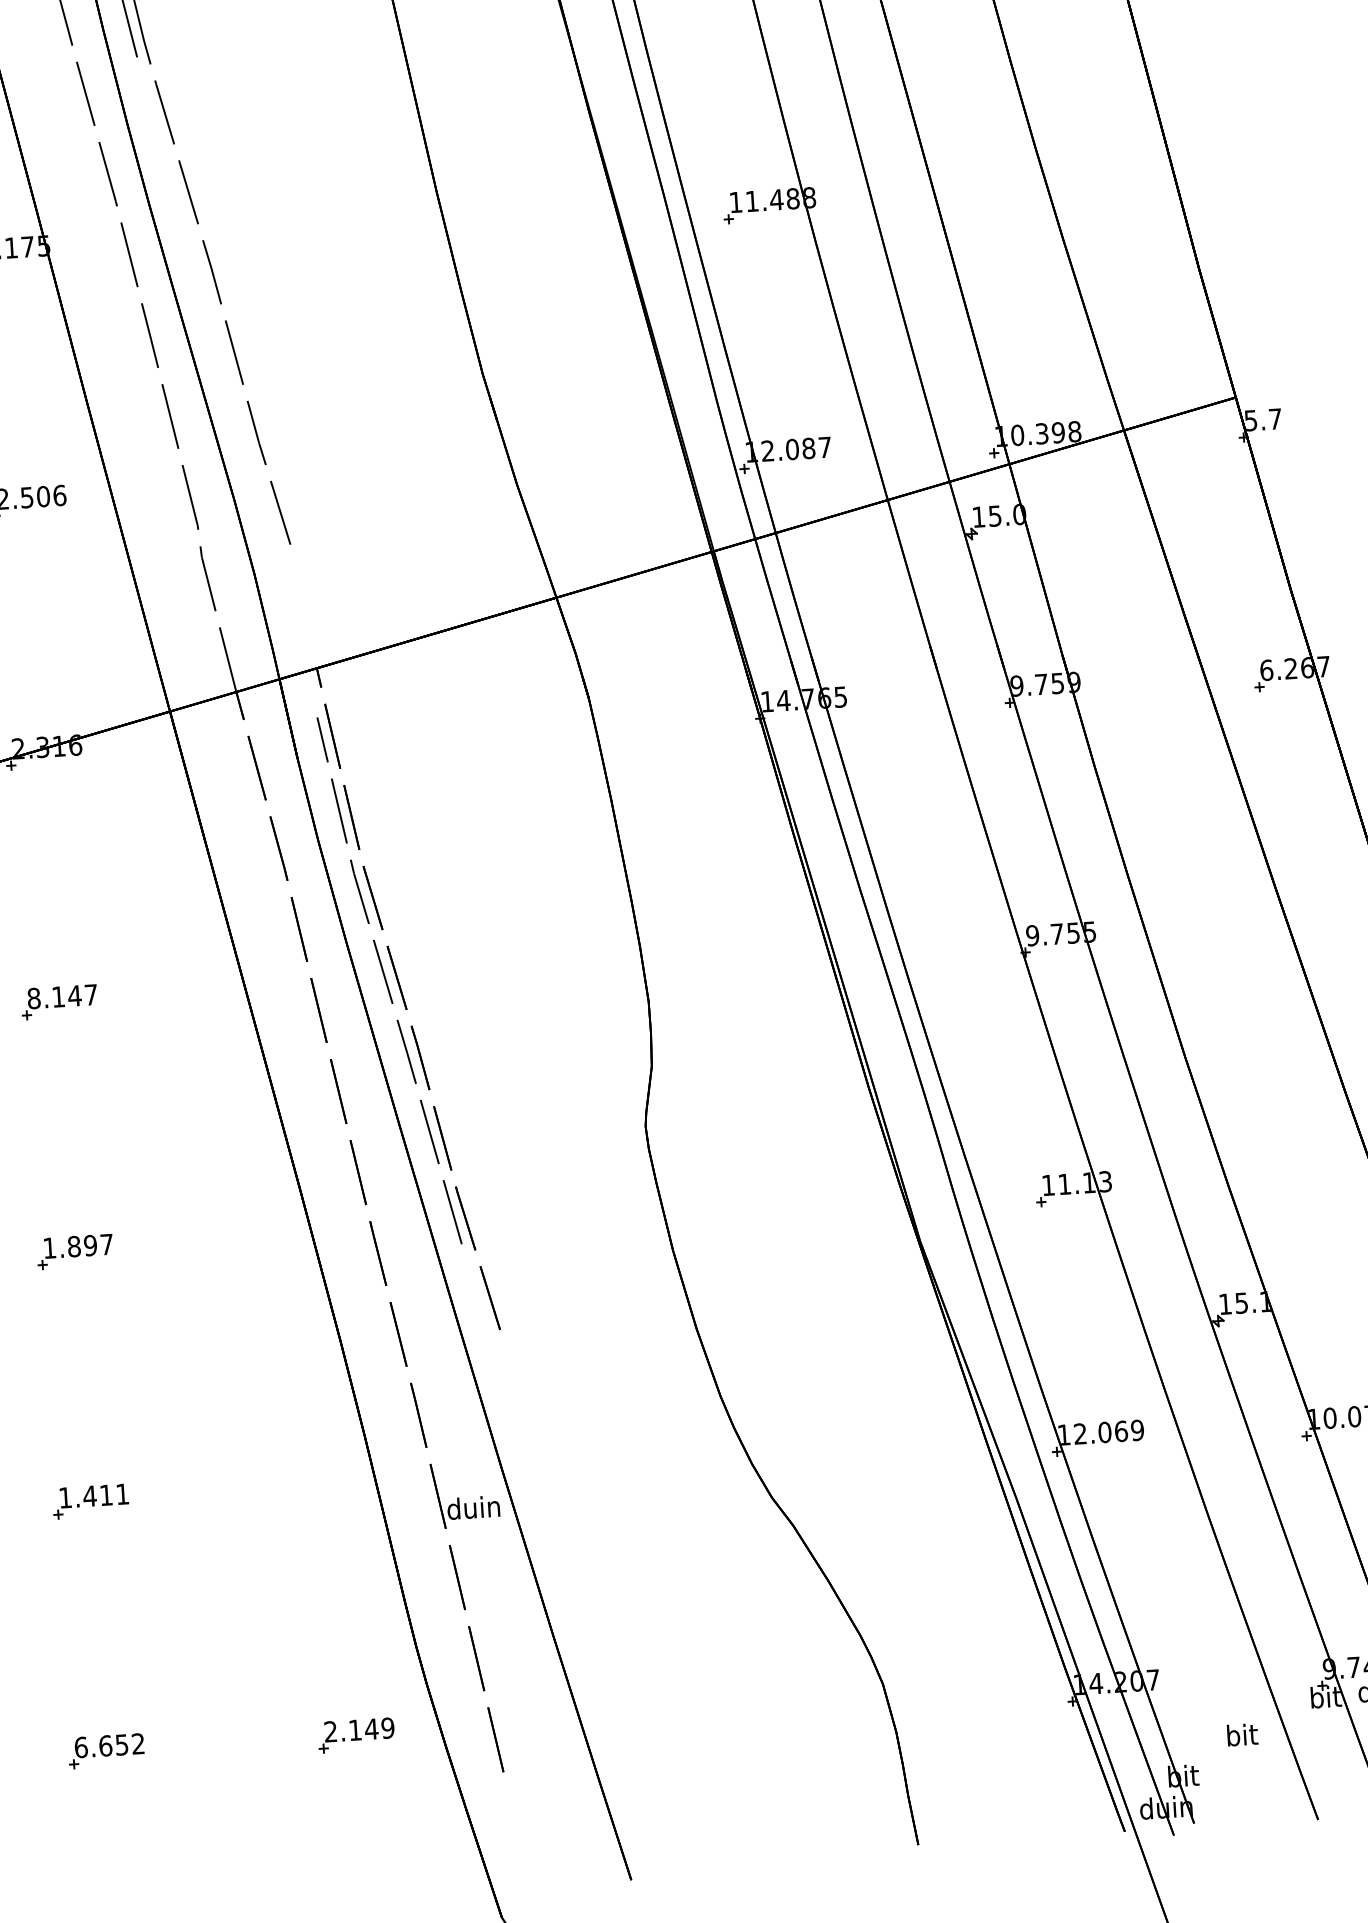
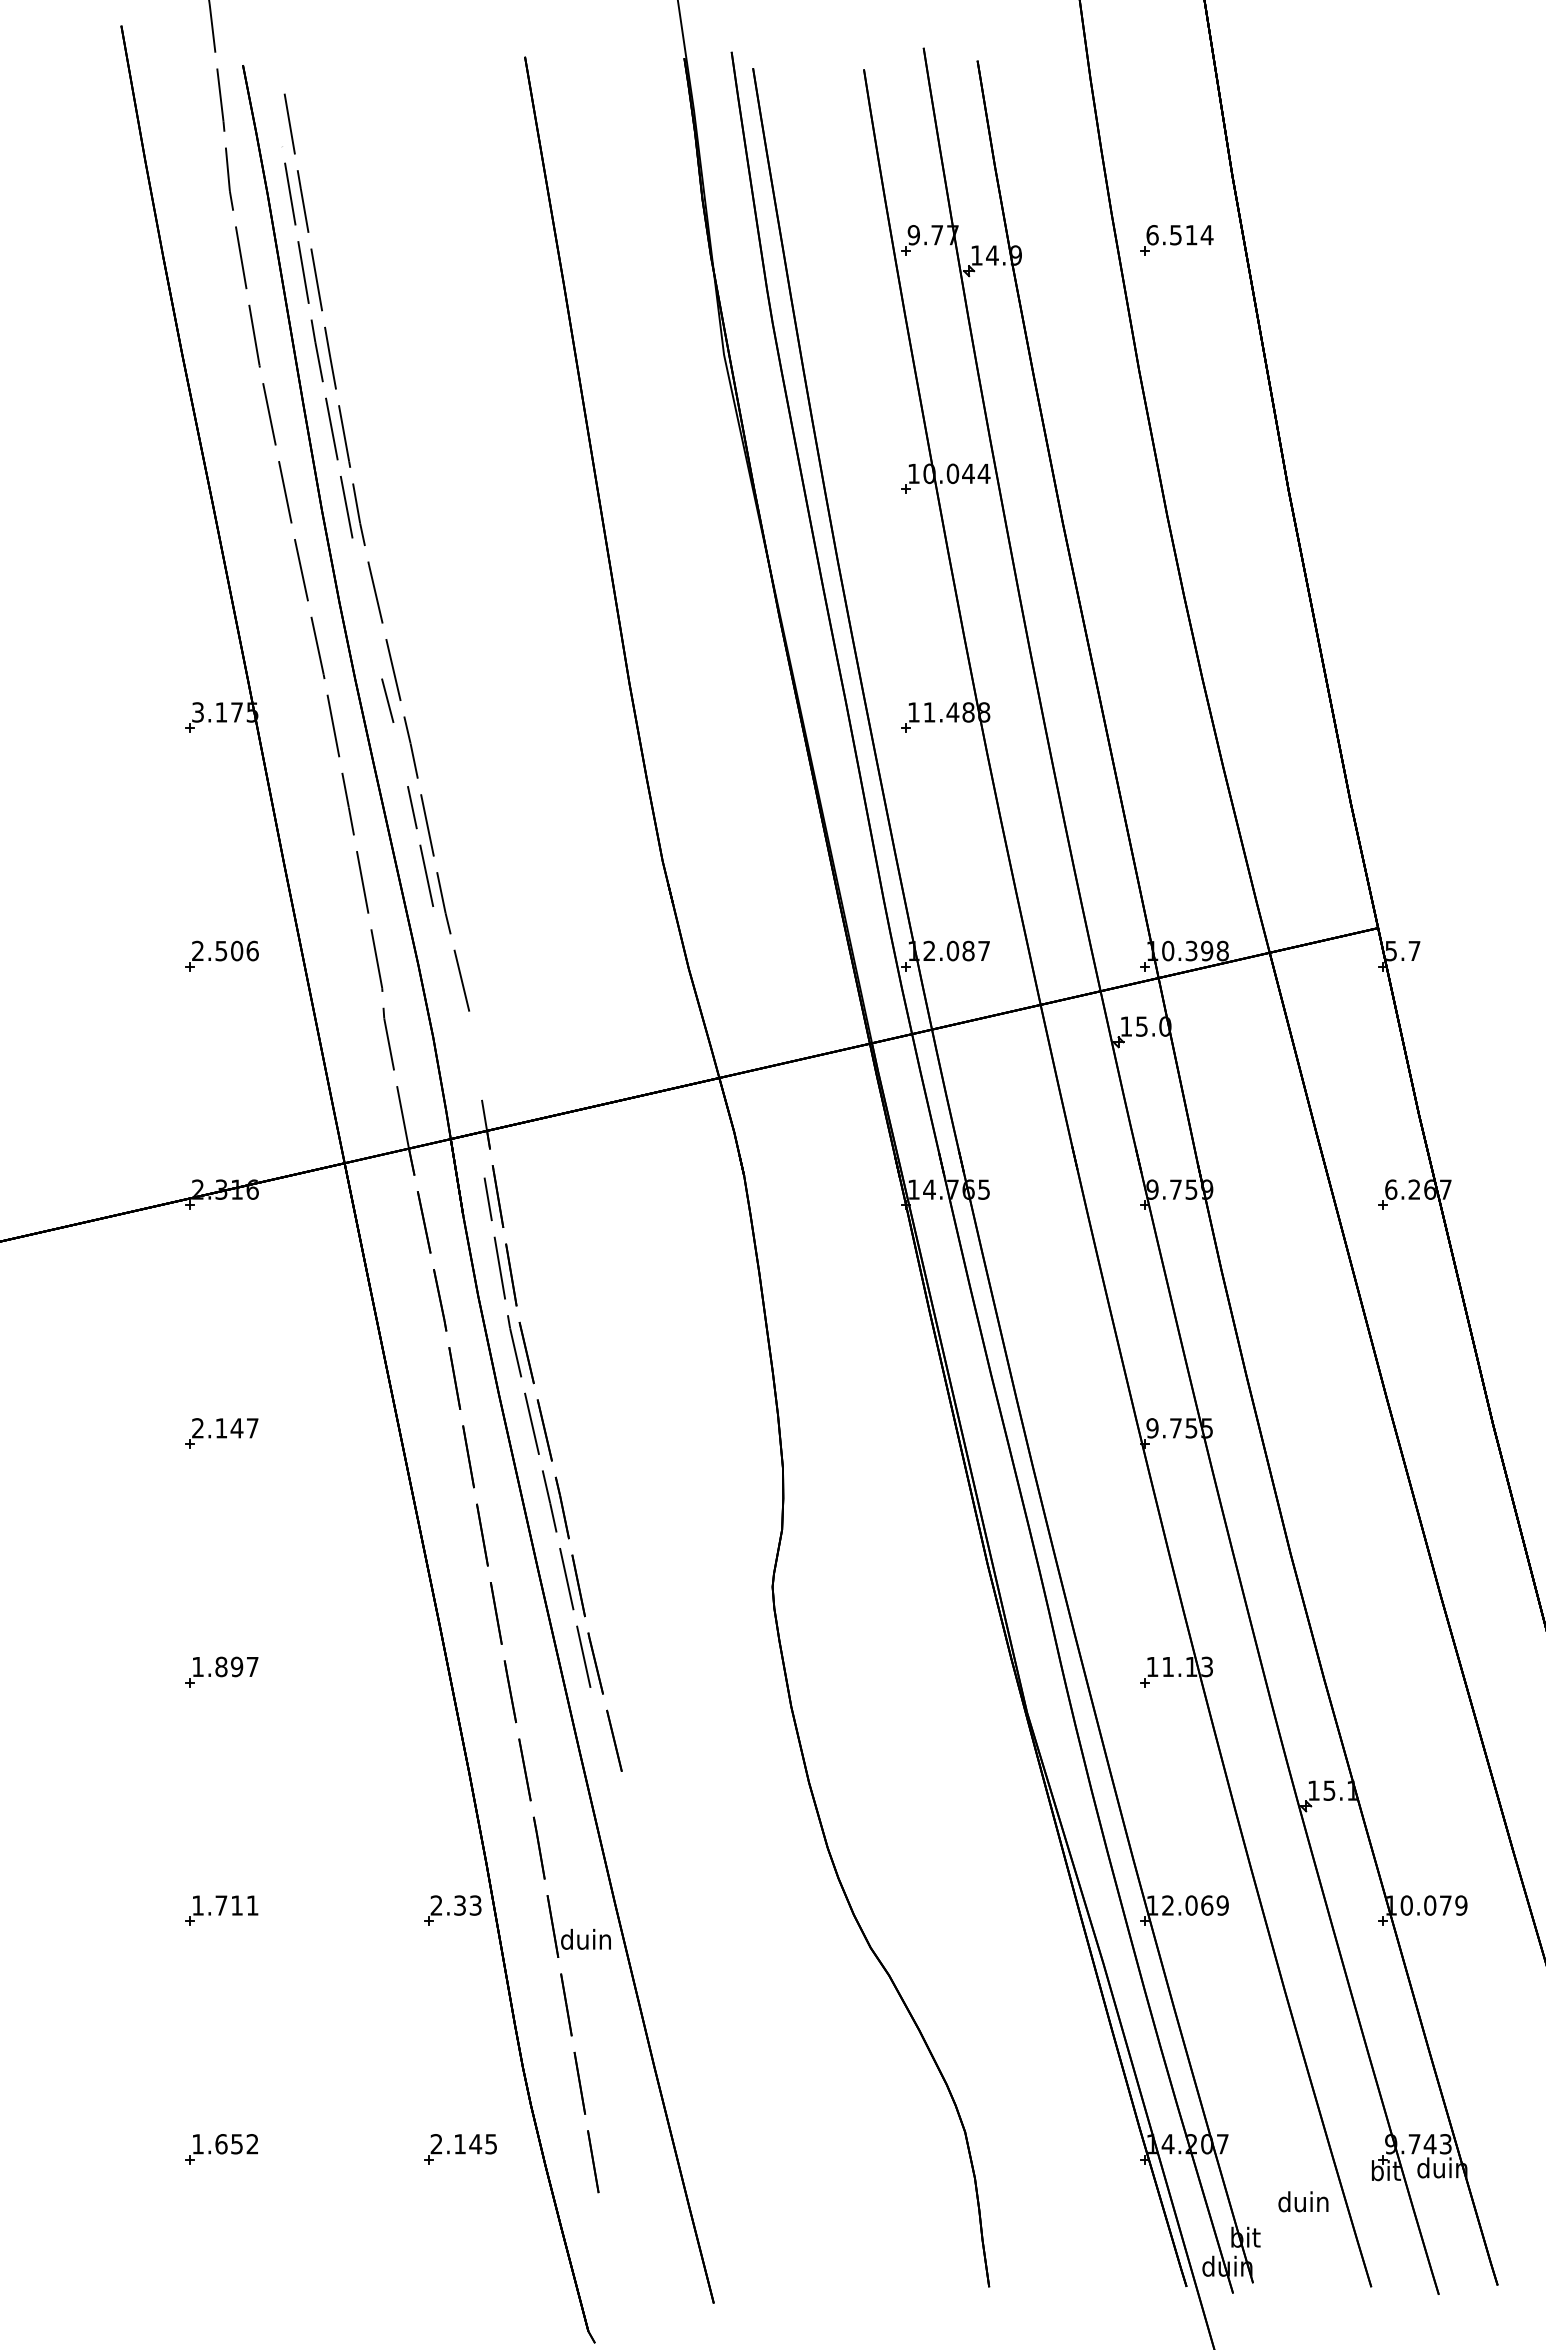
line: (184, 224) -> (387, 700), added
line: (228, 375) -> (420, 846), added
line: (313, 651) -> (484, 1114), added
text: (34, 998) -> (198, 1428), 8.147 -> 2.147
part: (332, 1486) -> (452, 1910), added
text: (90, 1496) -> (221, 1905), 1.411 -> 1.711
text: (388, 1728) -> (491, 2144), 2.149 -> 2.145
text: (1241, 1734) -> (1303, 2201), bit -> duin
text: (81, 1747) -> (198, 2144), 6.652 -> 1.652

